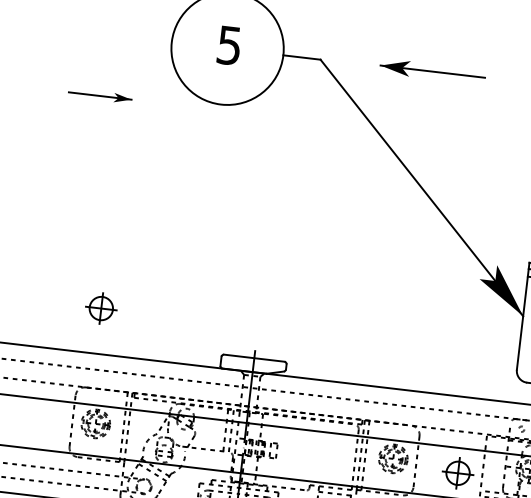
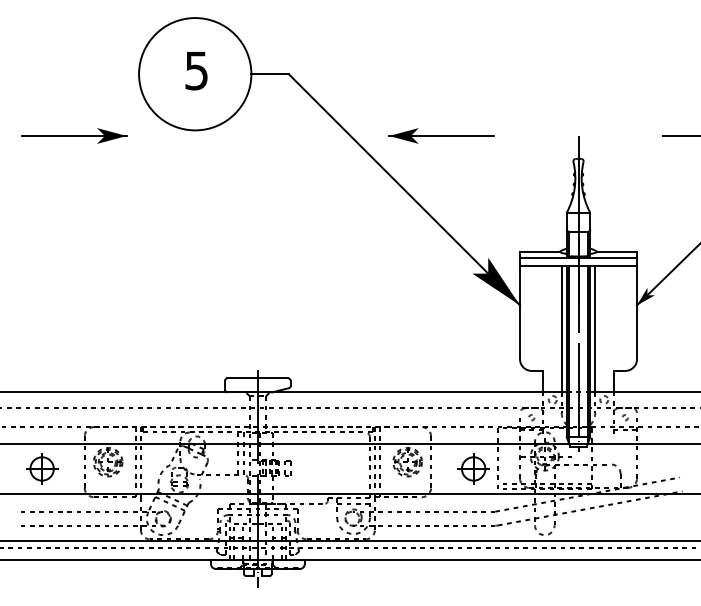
part: (432, 71) -> (441, 135), moved
part: (100, 95) -> (74, 135), size x1.67
part: (101, 308) -> (42, 468), moved

